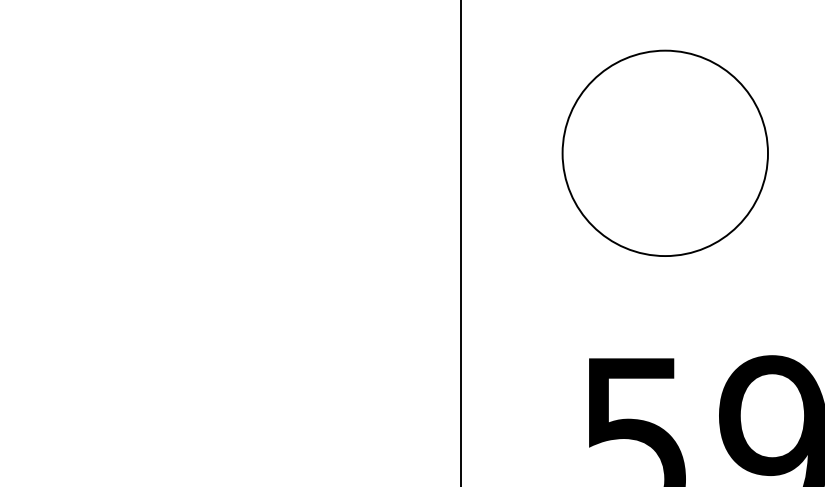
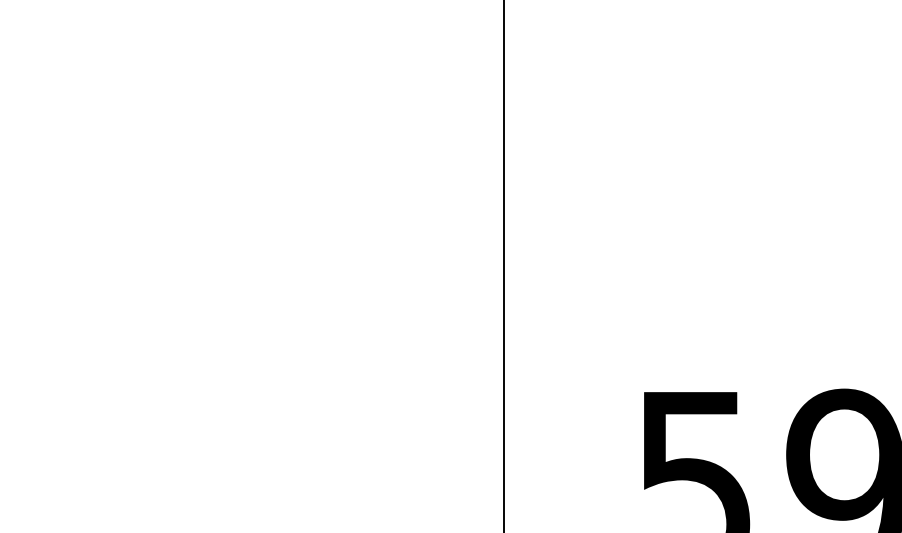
circle: (664, 152) -> (726, 166), removed

